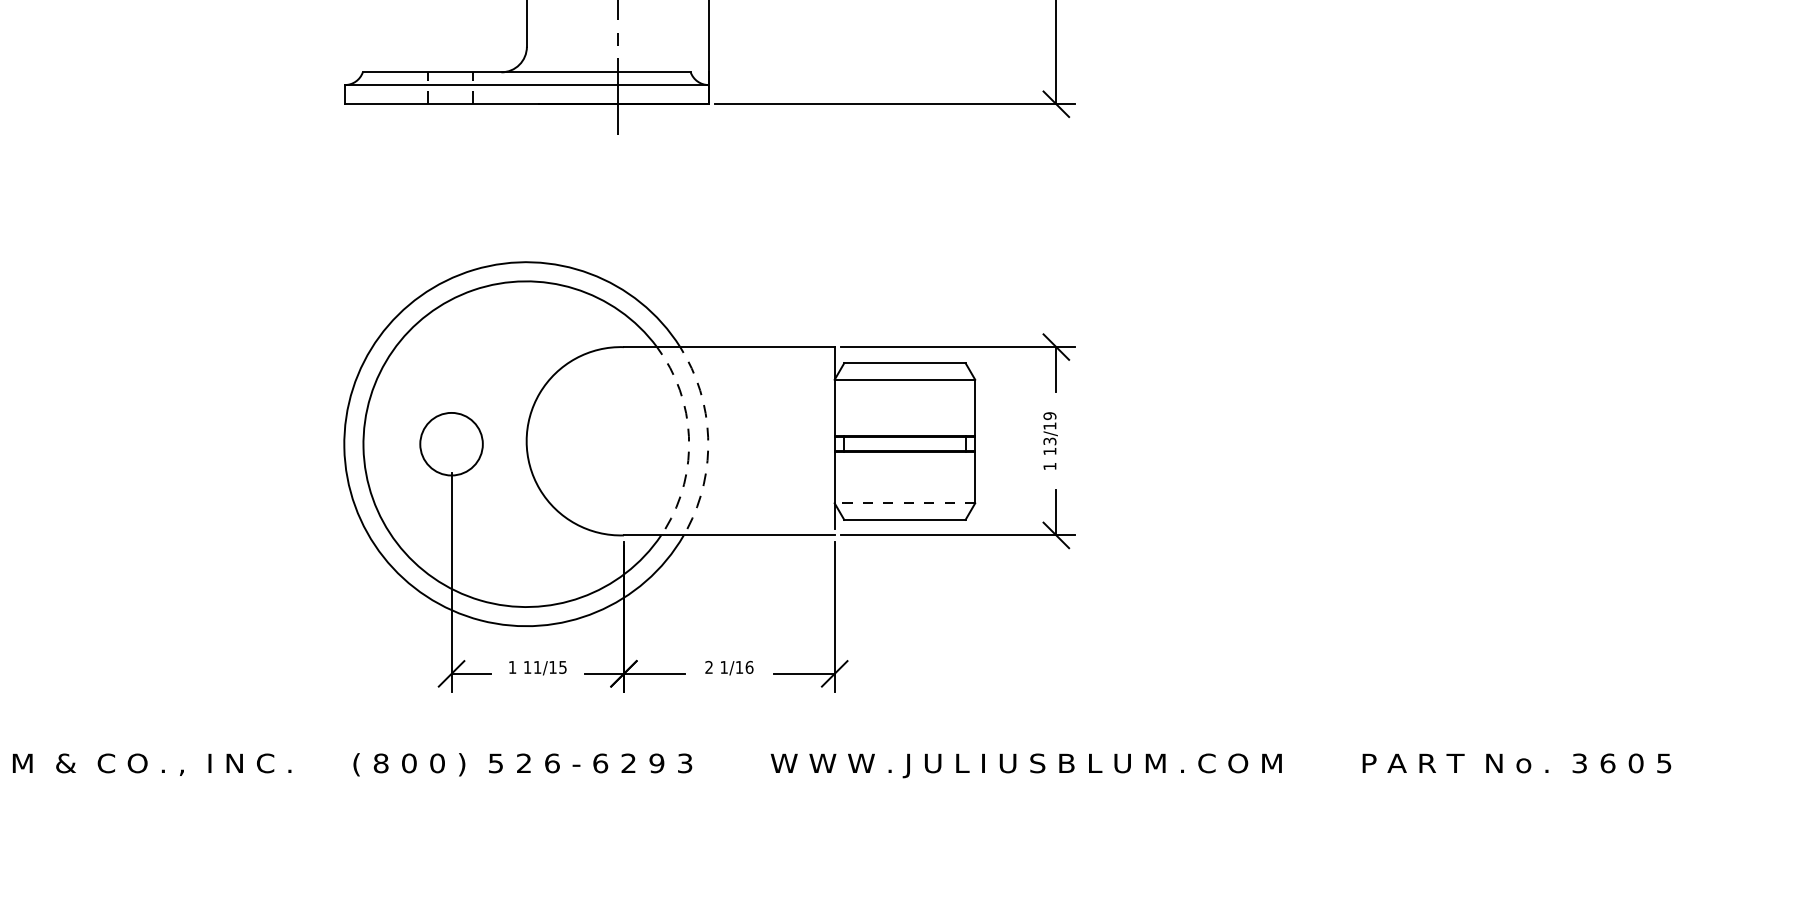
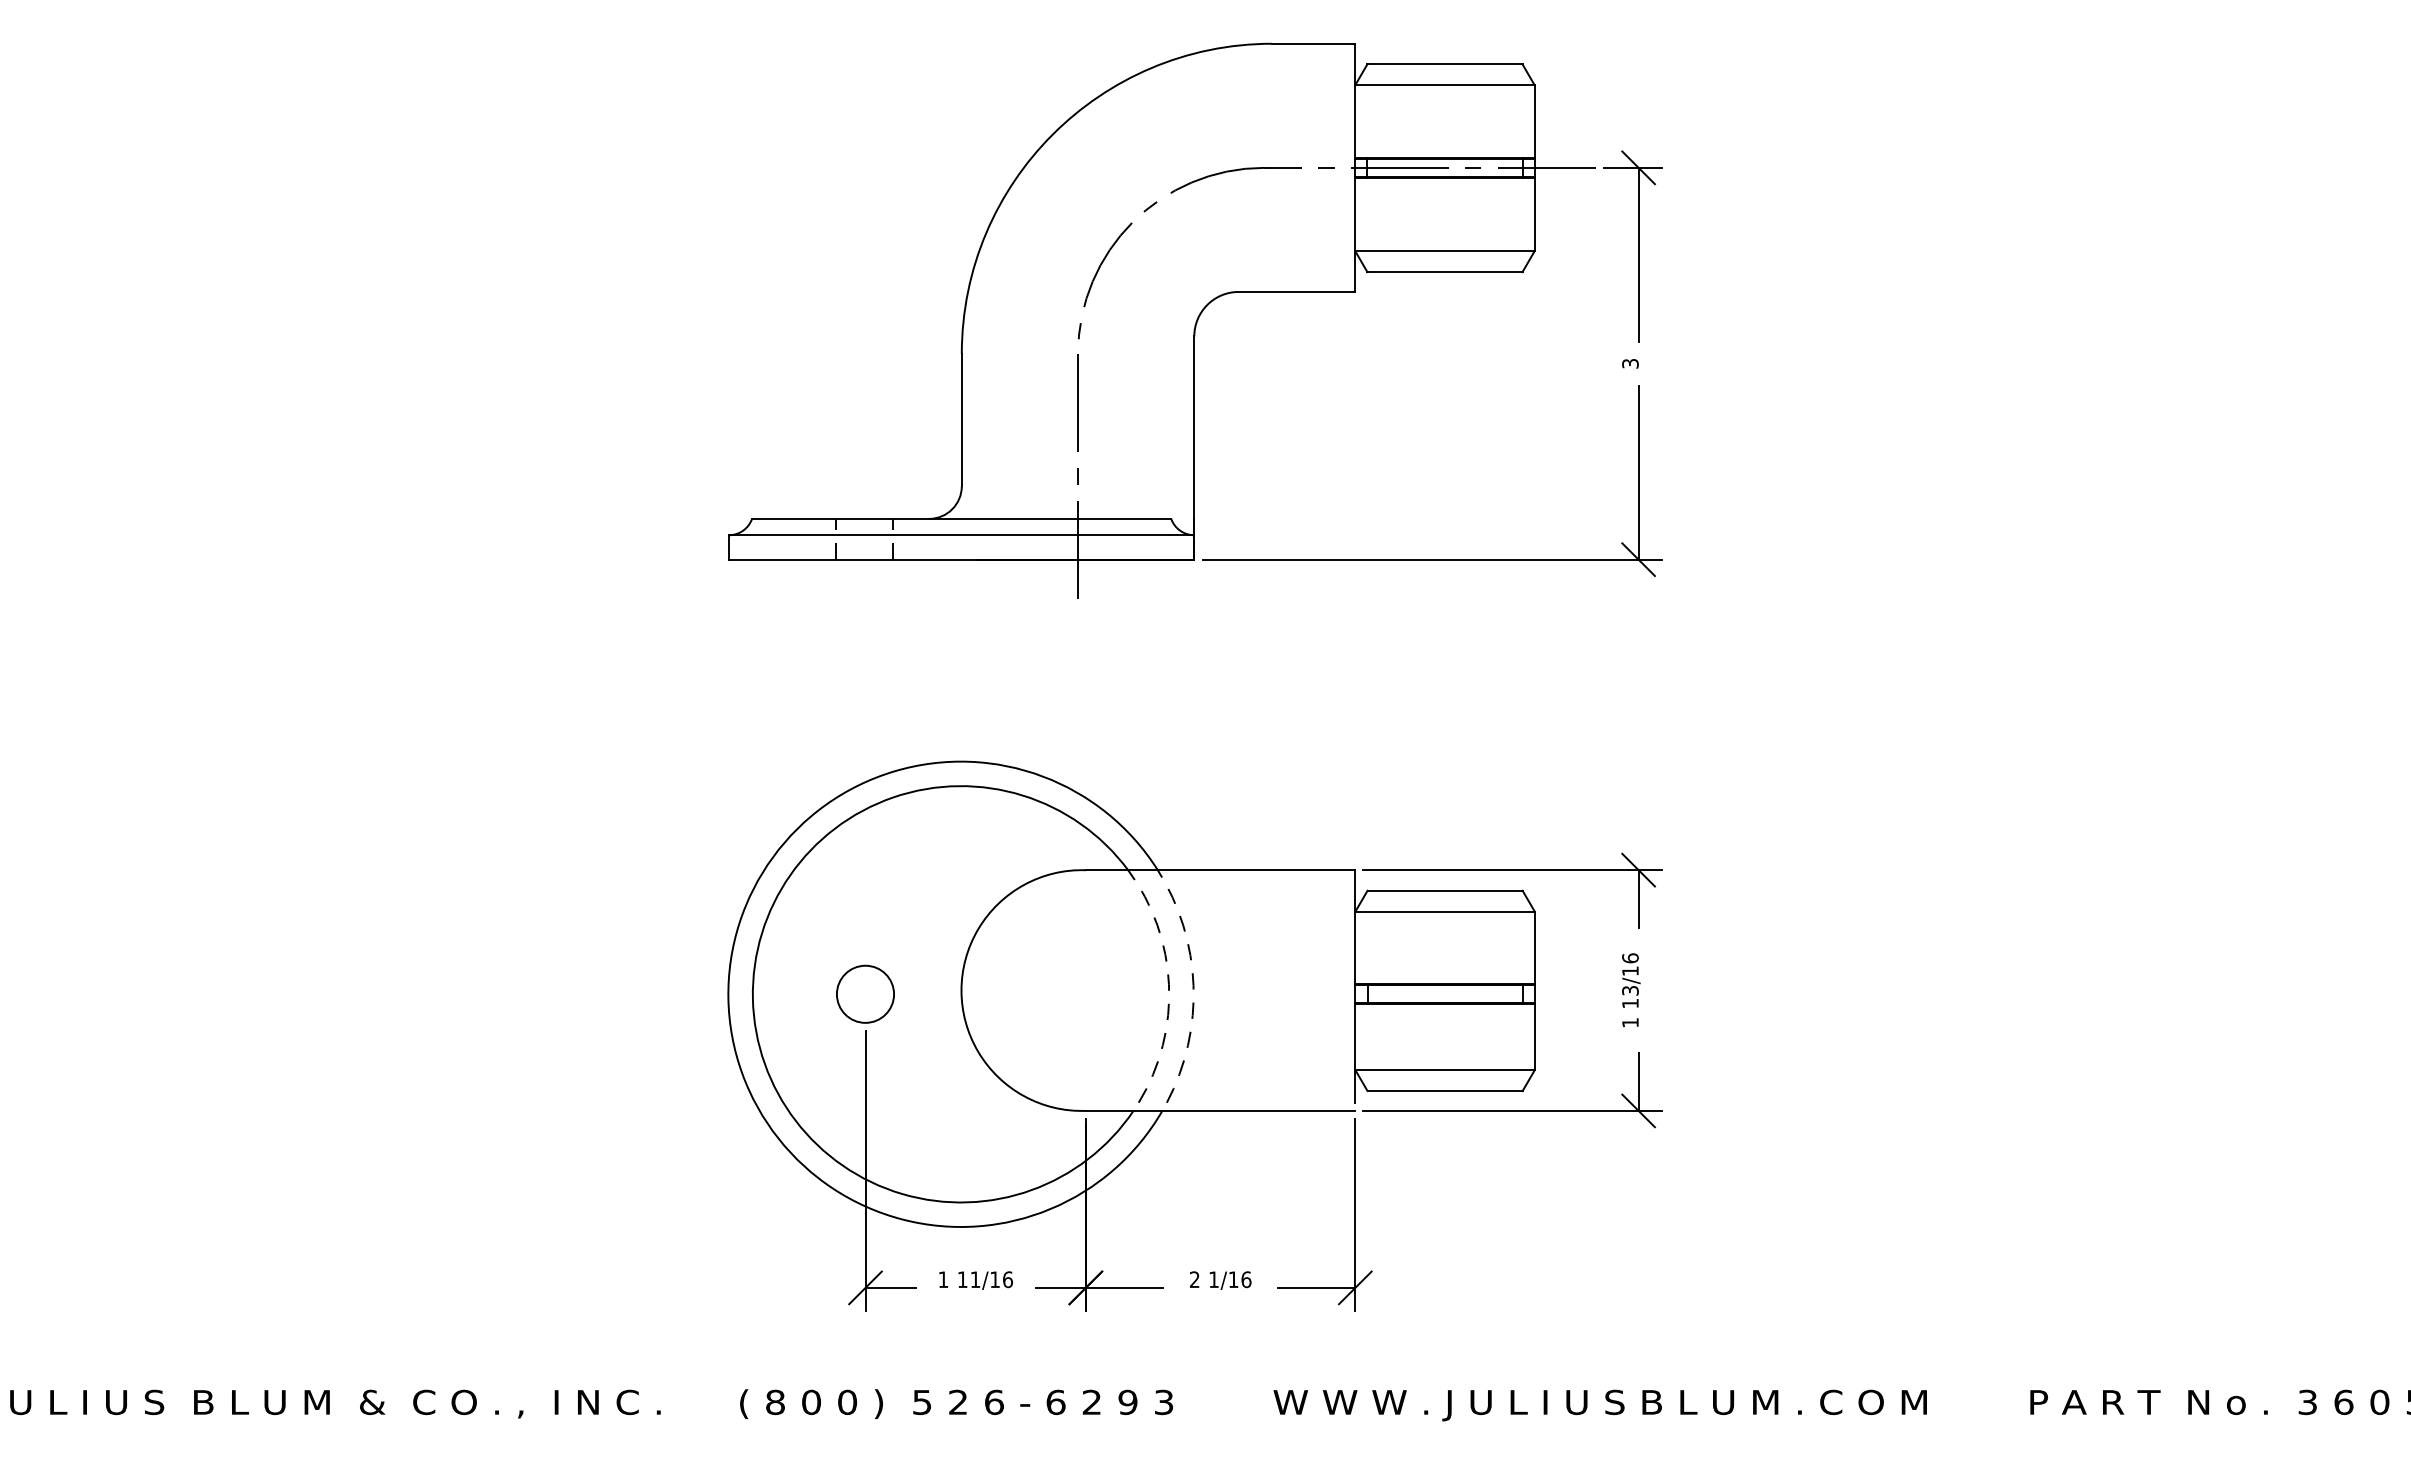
text: (1049, 416) -> (1630, 958), 13/19 -> 13/16
circle: (451, 443) -> (865, 993), size x0.71
line: (905, 503) -> (1445, 1069), dashed -> solid
text: (563, 667) -> (1008, 1279), 11/15 -> 11/16

